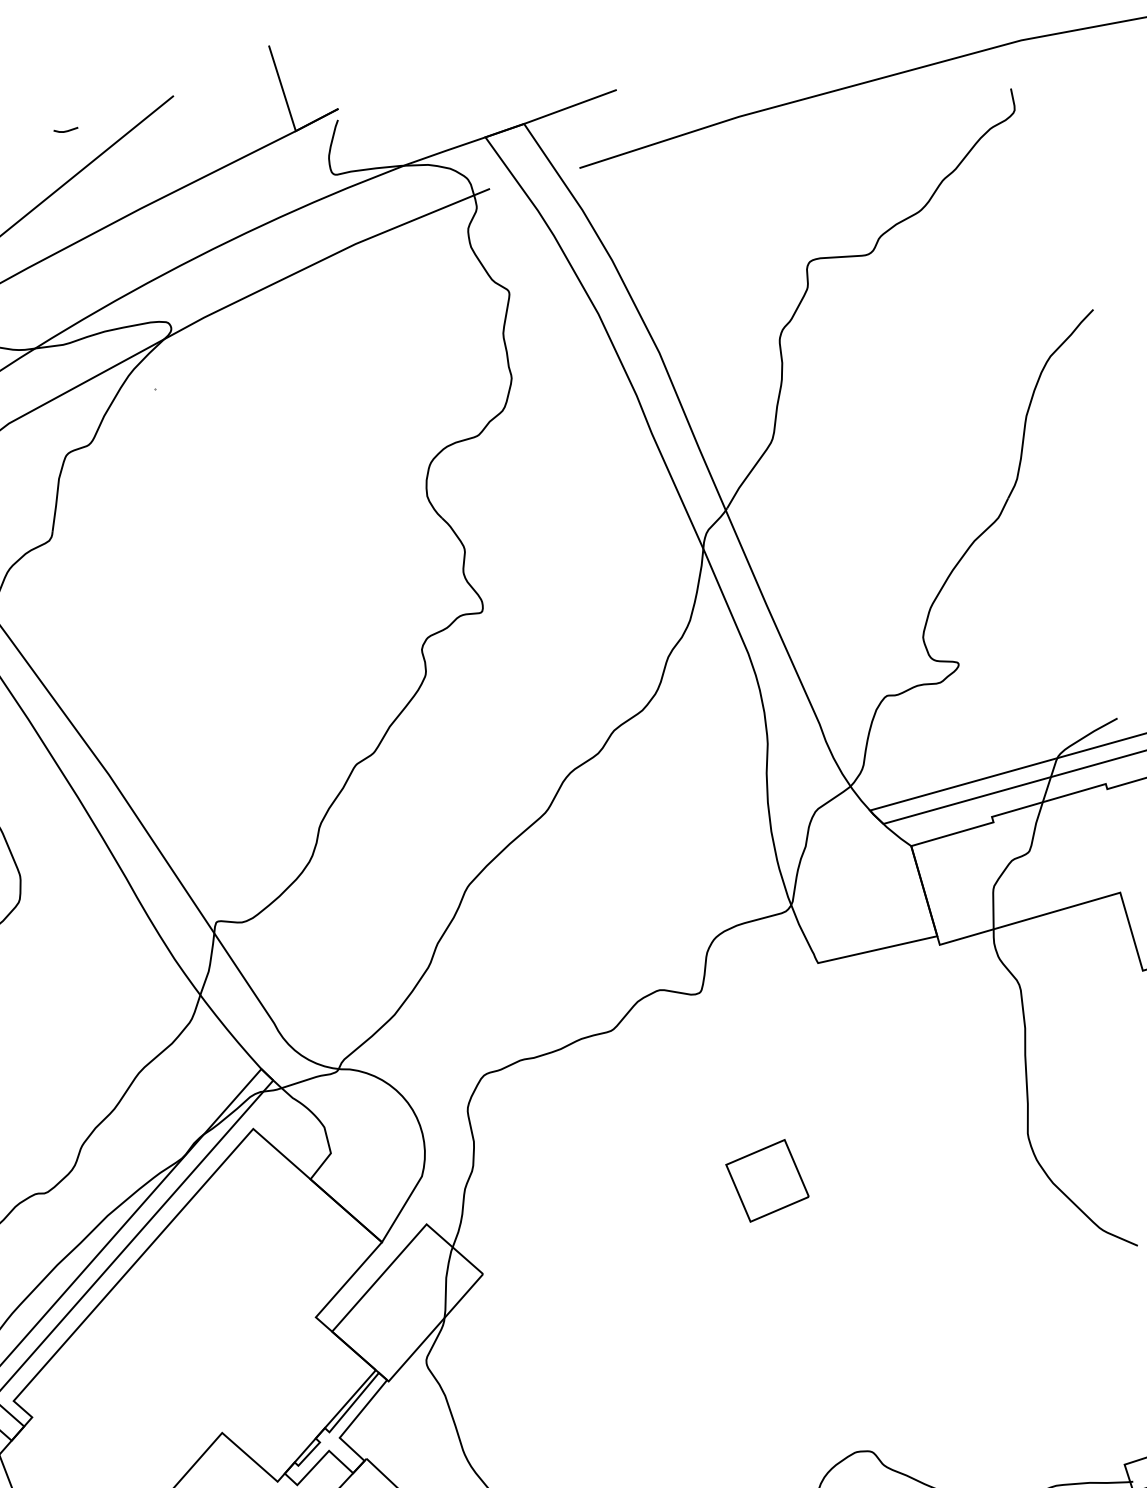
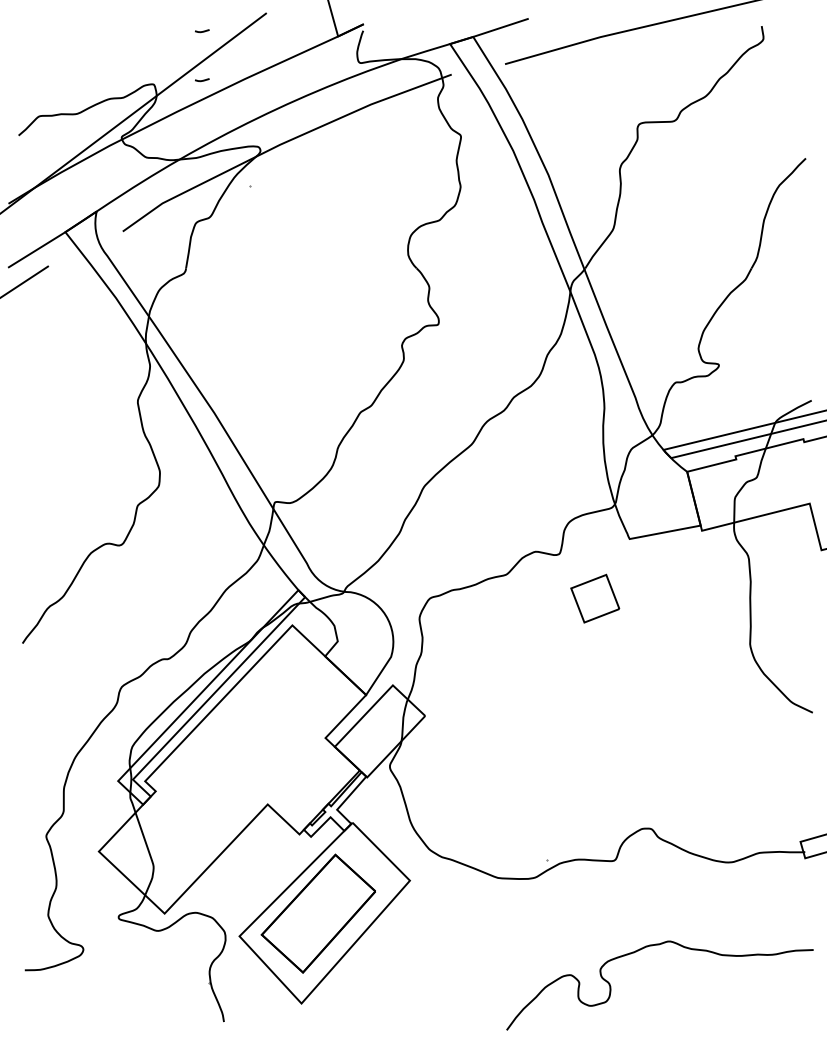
line: (69, 213) -> (202, 80), added
part: (767, 1180) -> (595, 598), moved

